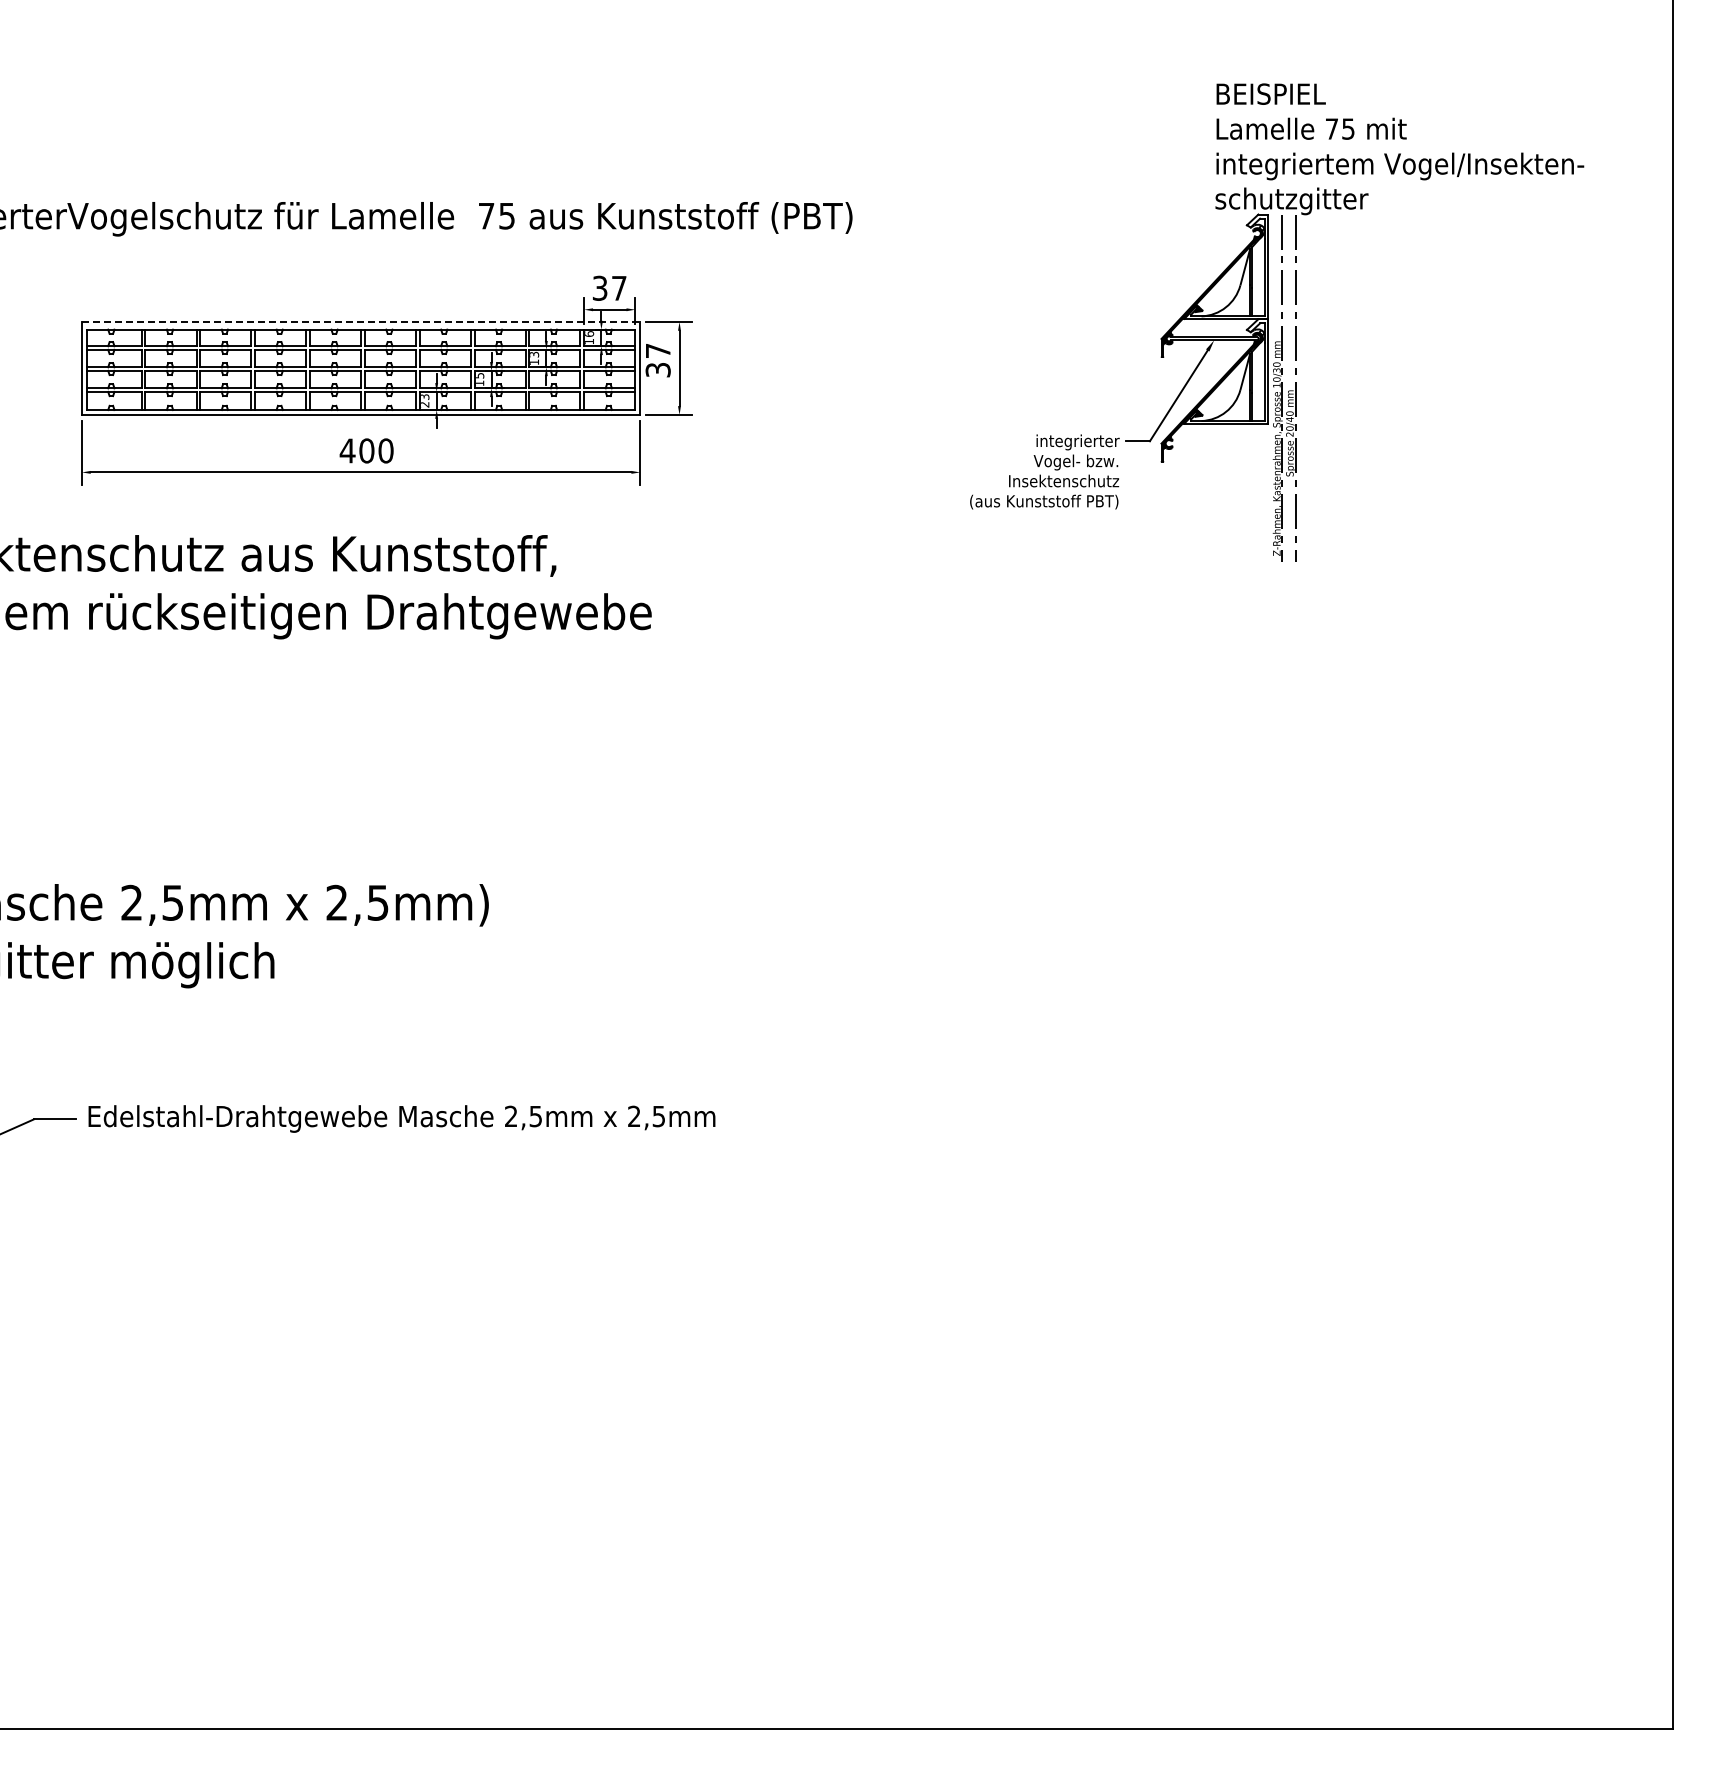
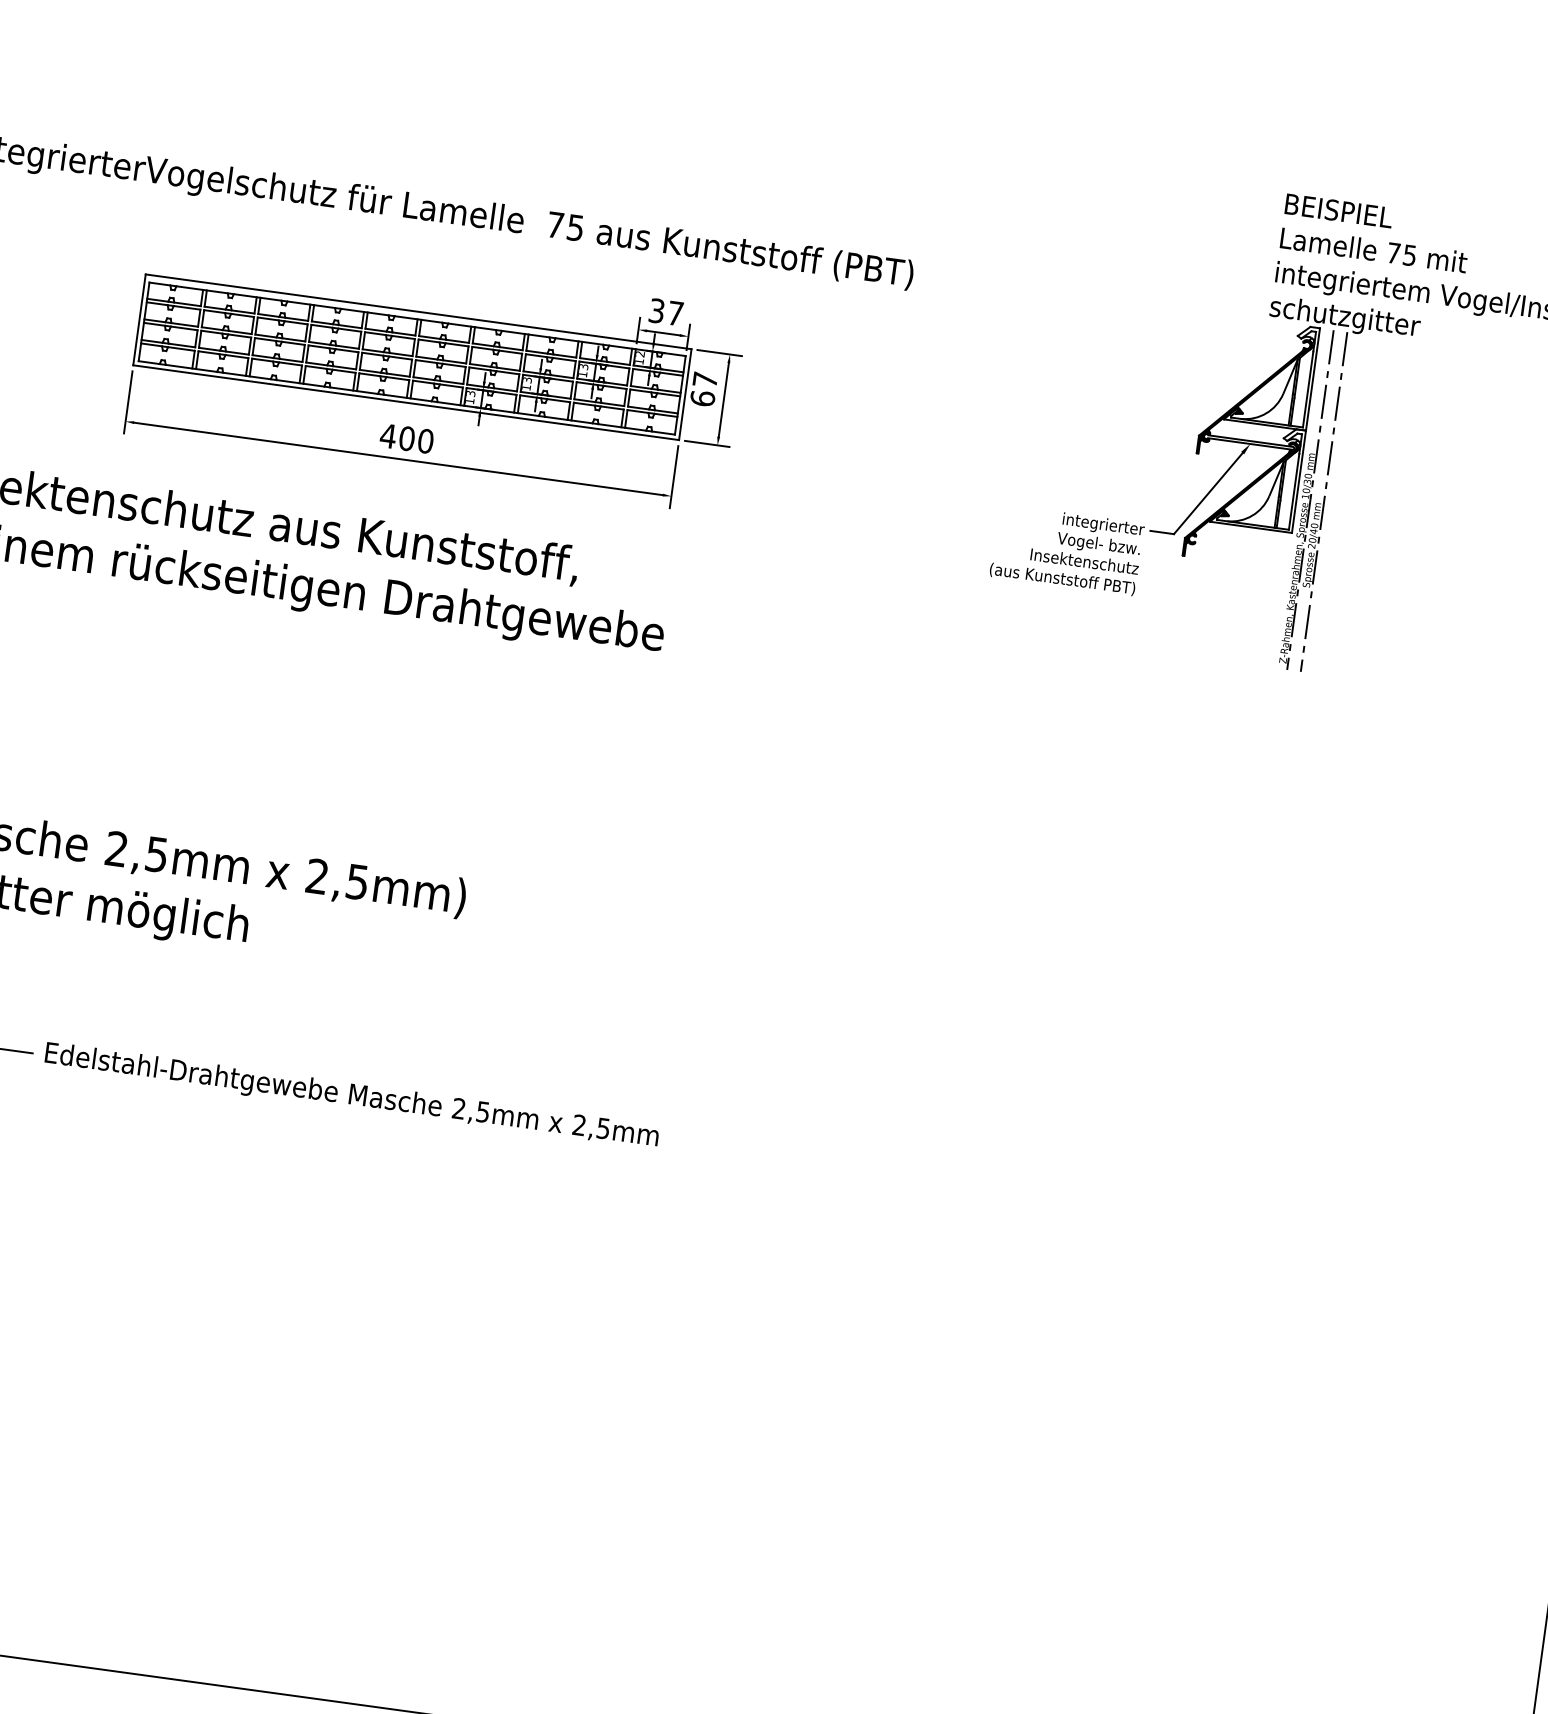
line: (361, 321) -> (419, 311), dashed -> solid
text: (589, 333) -> (640, 353), 16 -> 12
text: (657, 369) -> (702, 397), 37 -> 67
text: (479, 375) -> (527, 380), 15 -> 13
text: (425, 404) -> (470, 401), 23 -> 13

